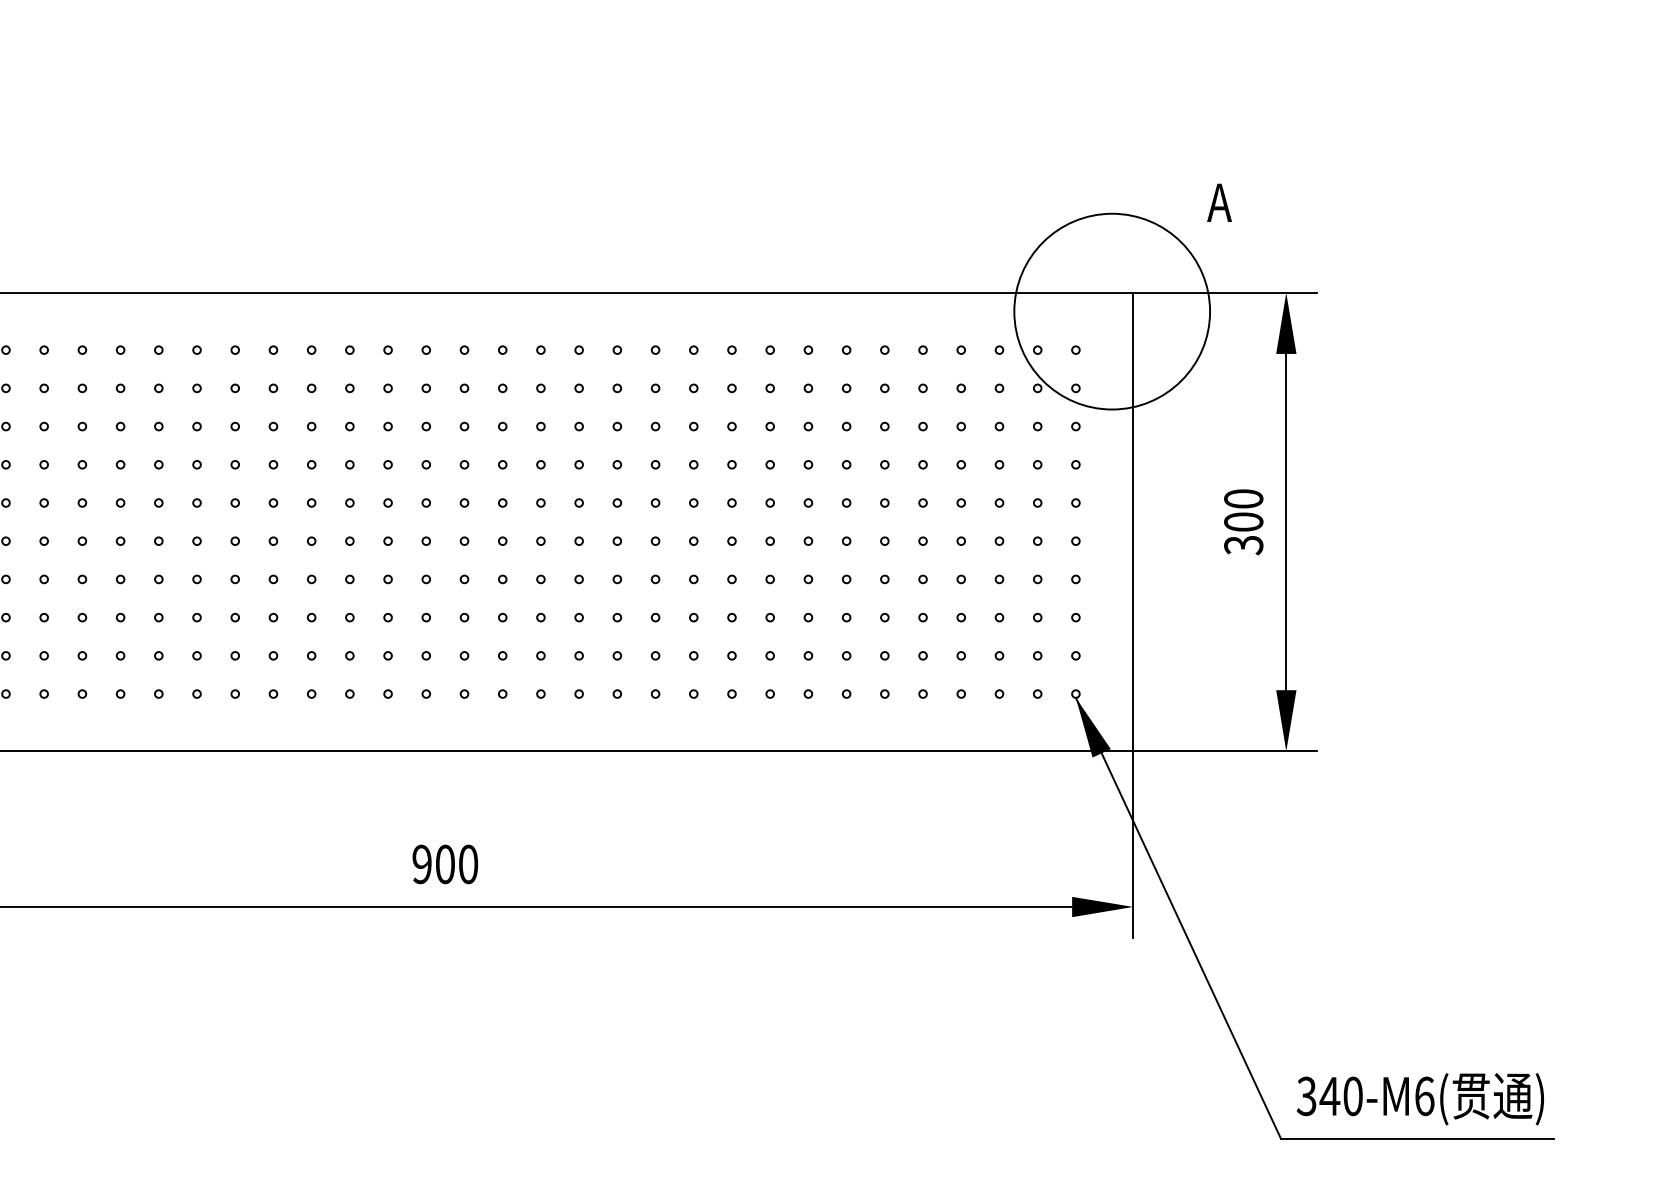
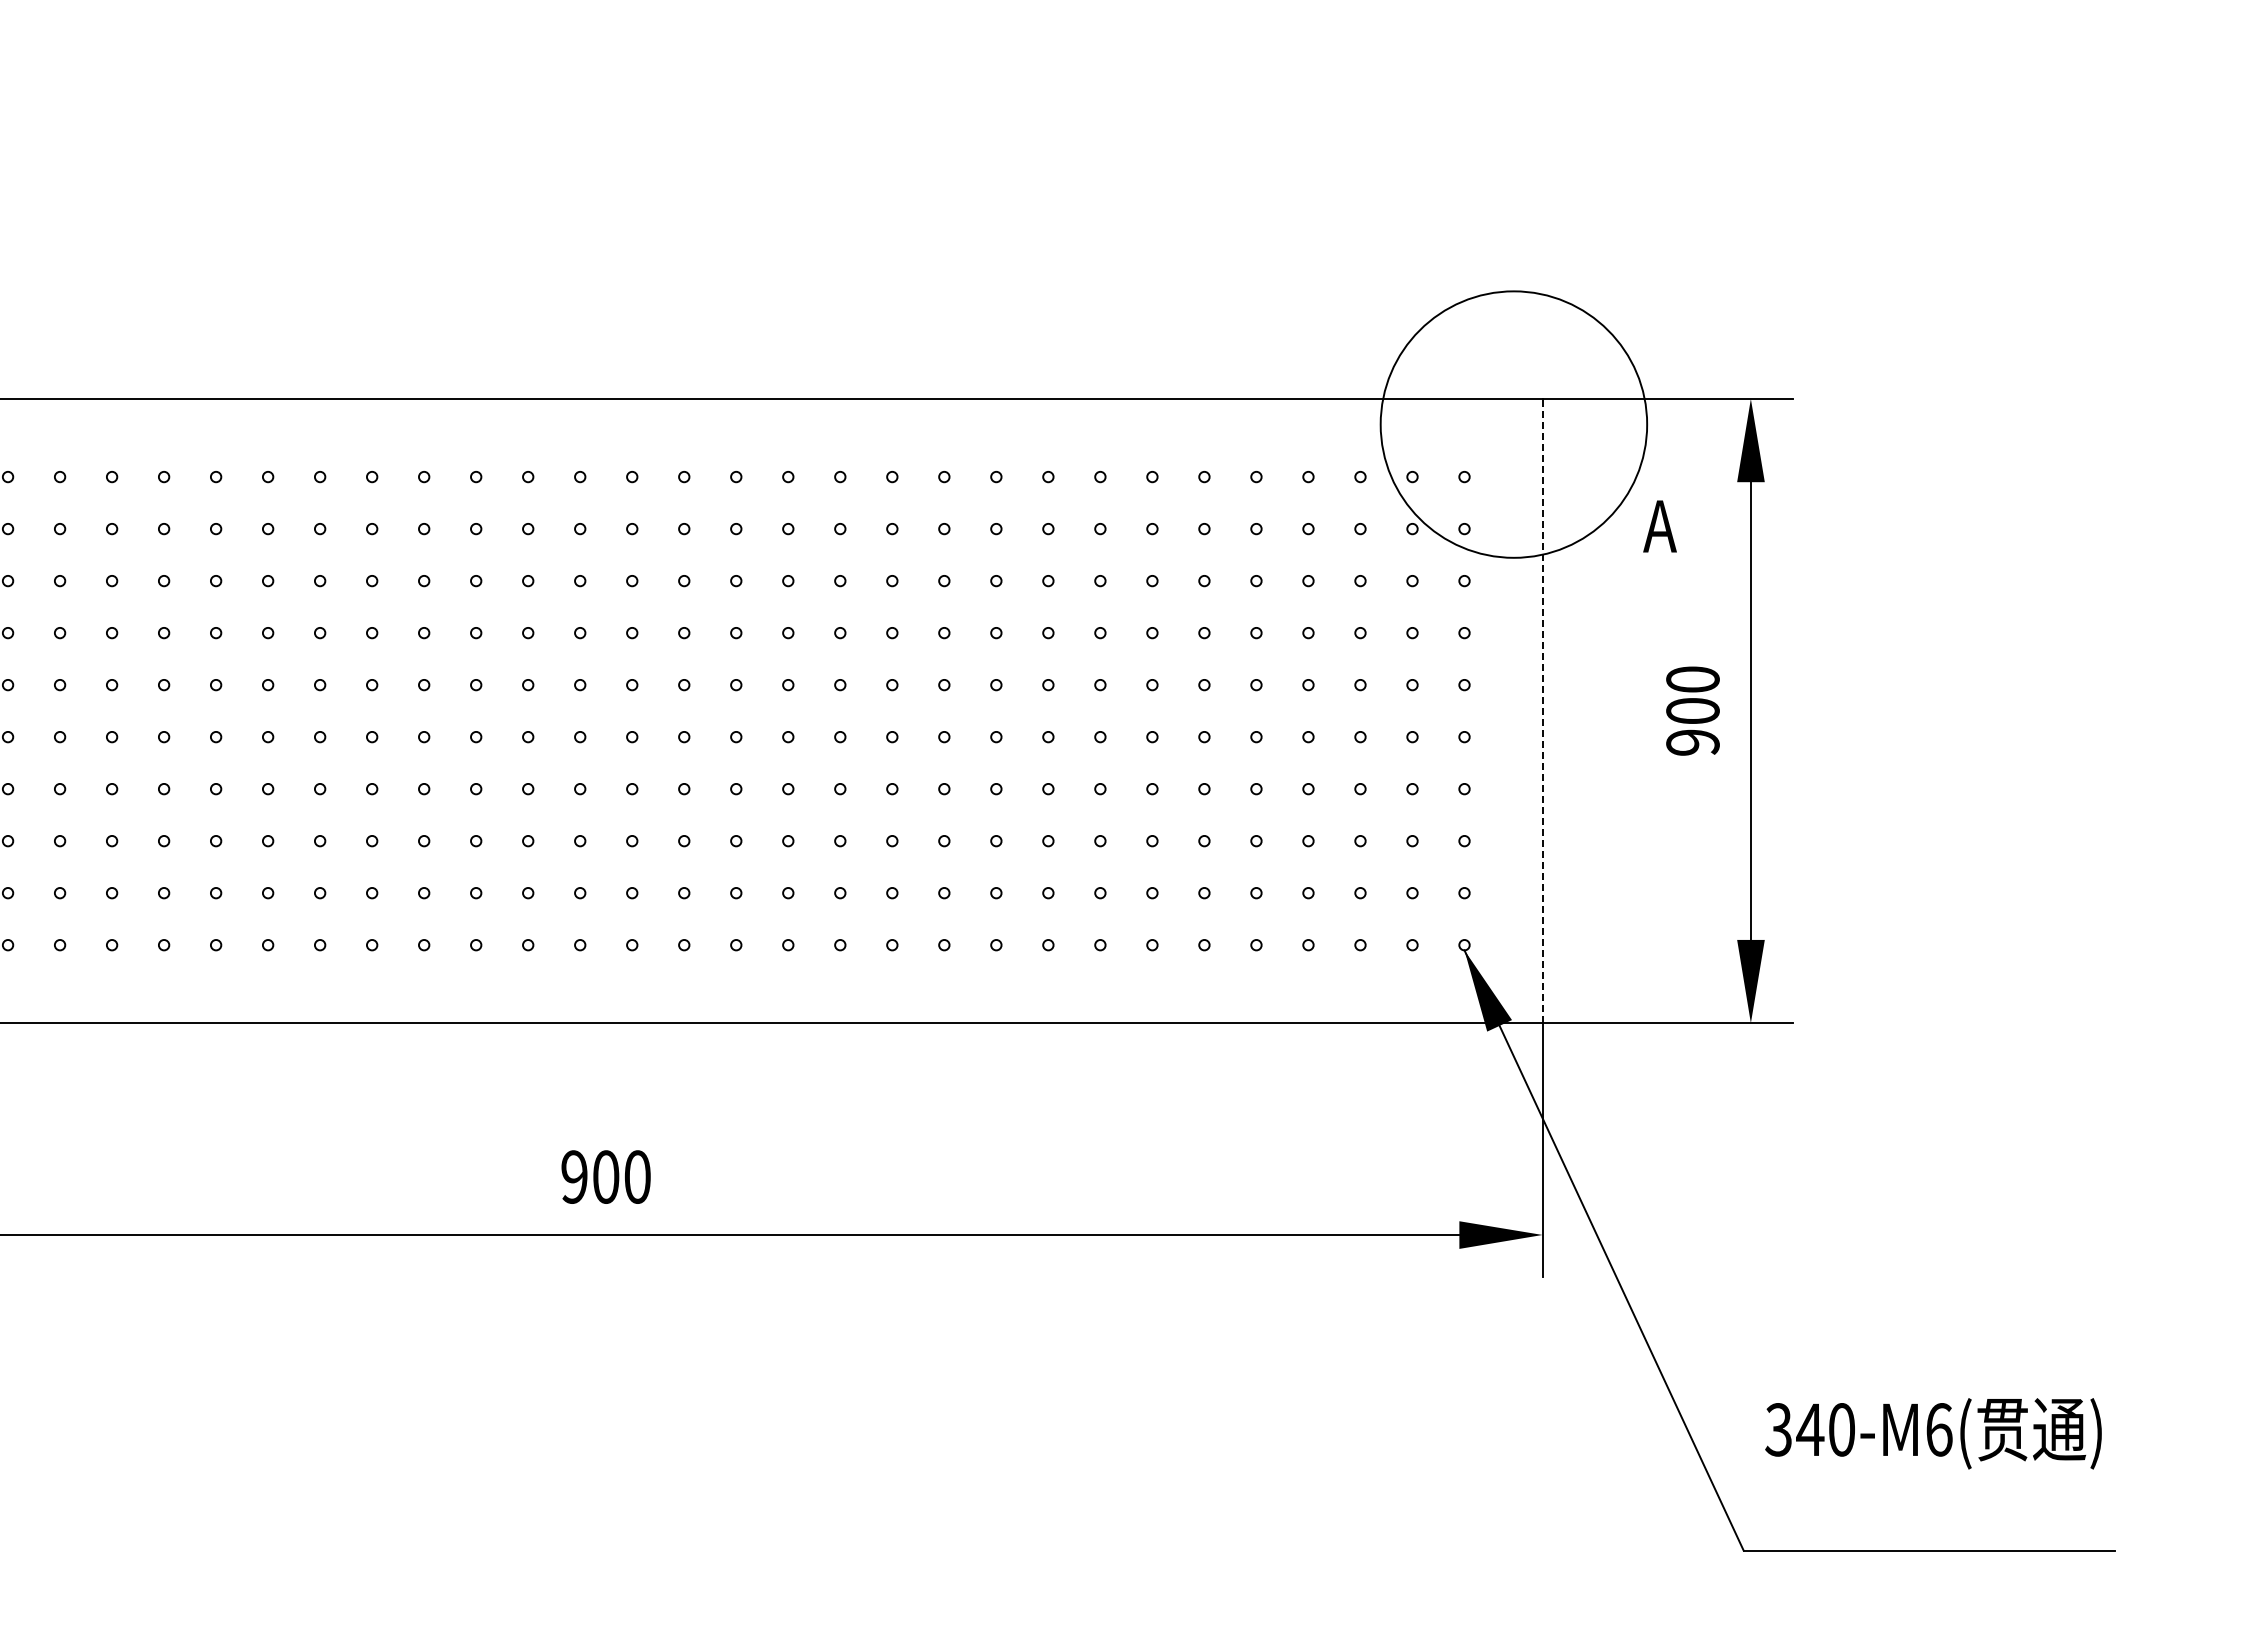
text: (1219, 202) -> (1659, 526), moved
line: (1133, 521) -> (1542, 710), solid -> dashed
text: (1243, 545) -> (1692, 742), 300 -> 900
text: (1420, 1099) -> (1933, 1433), moved

